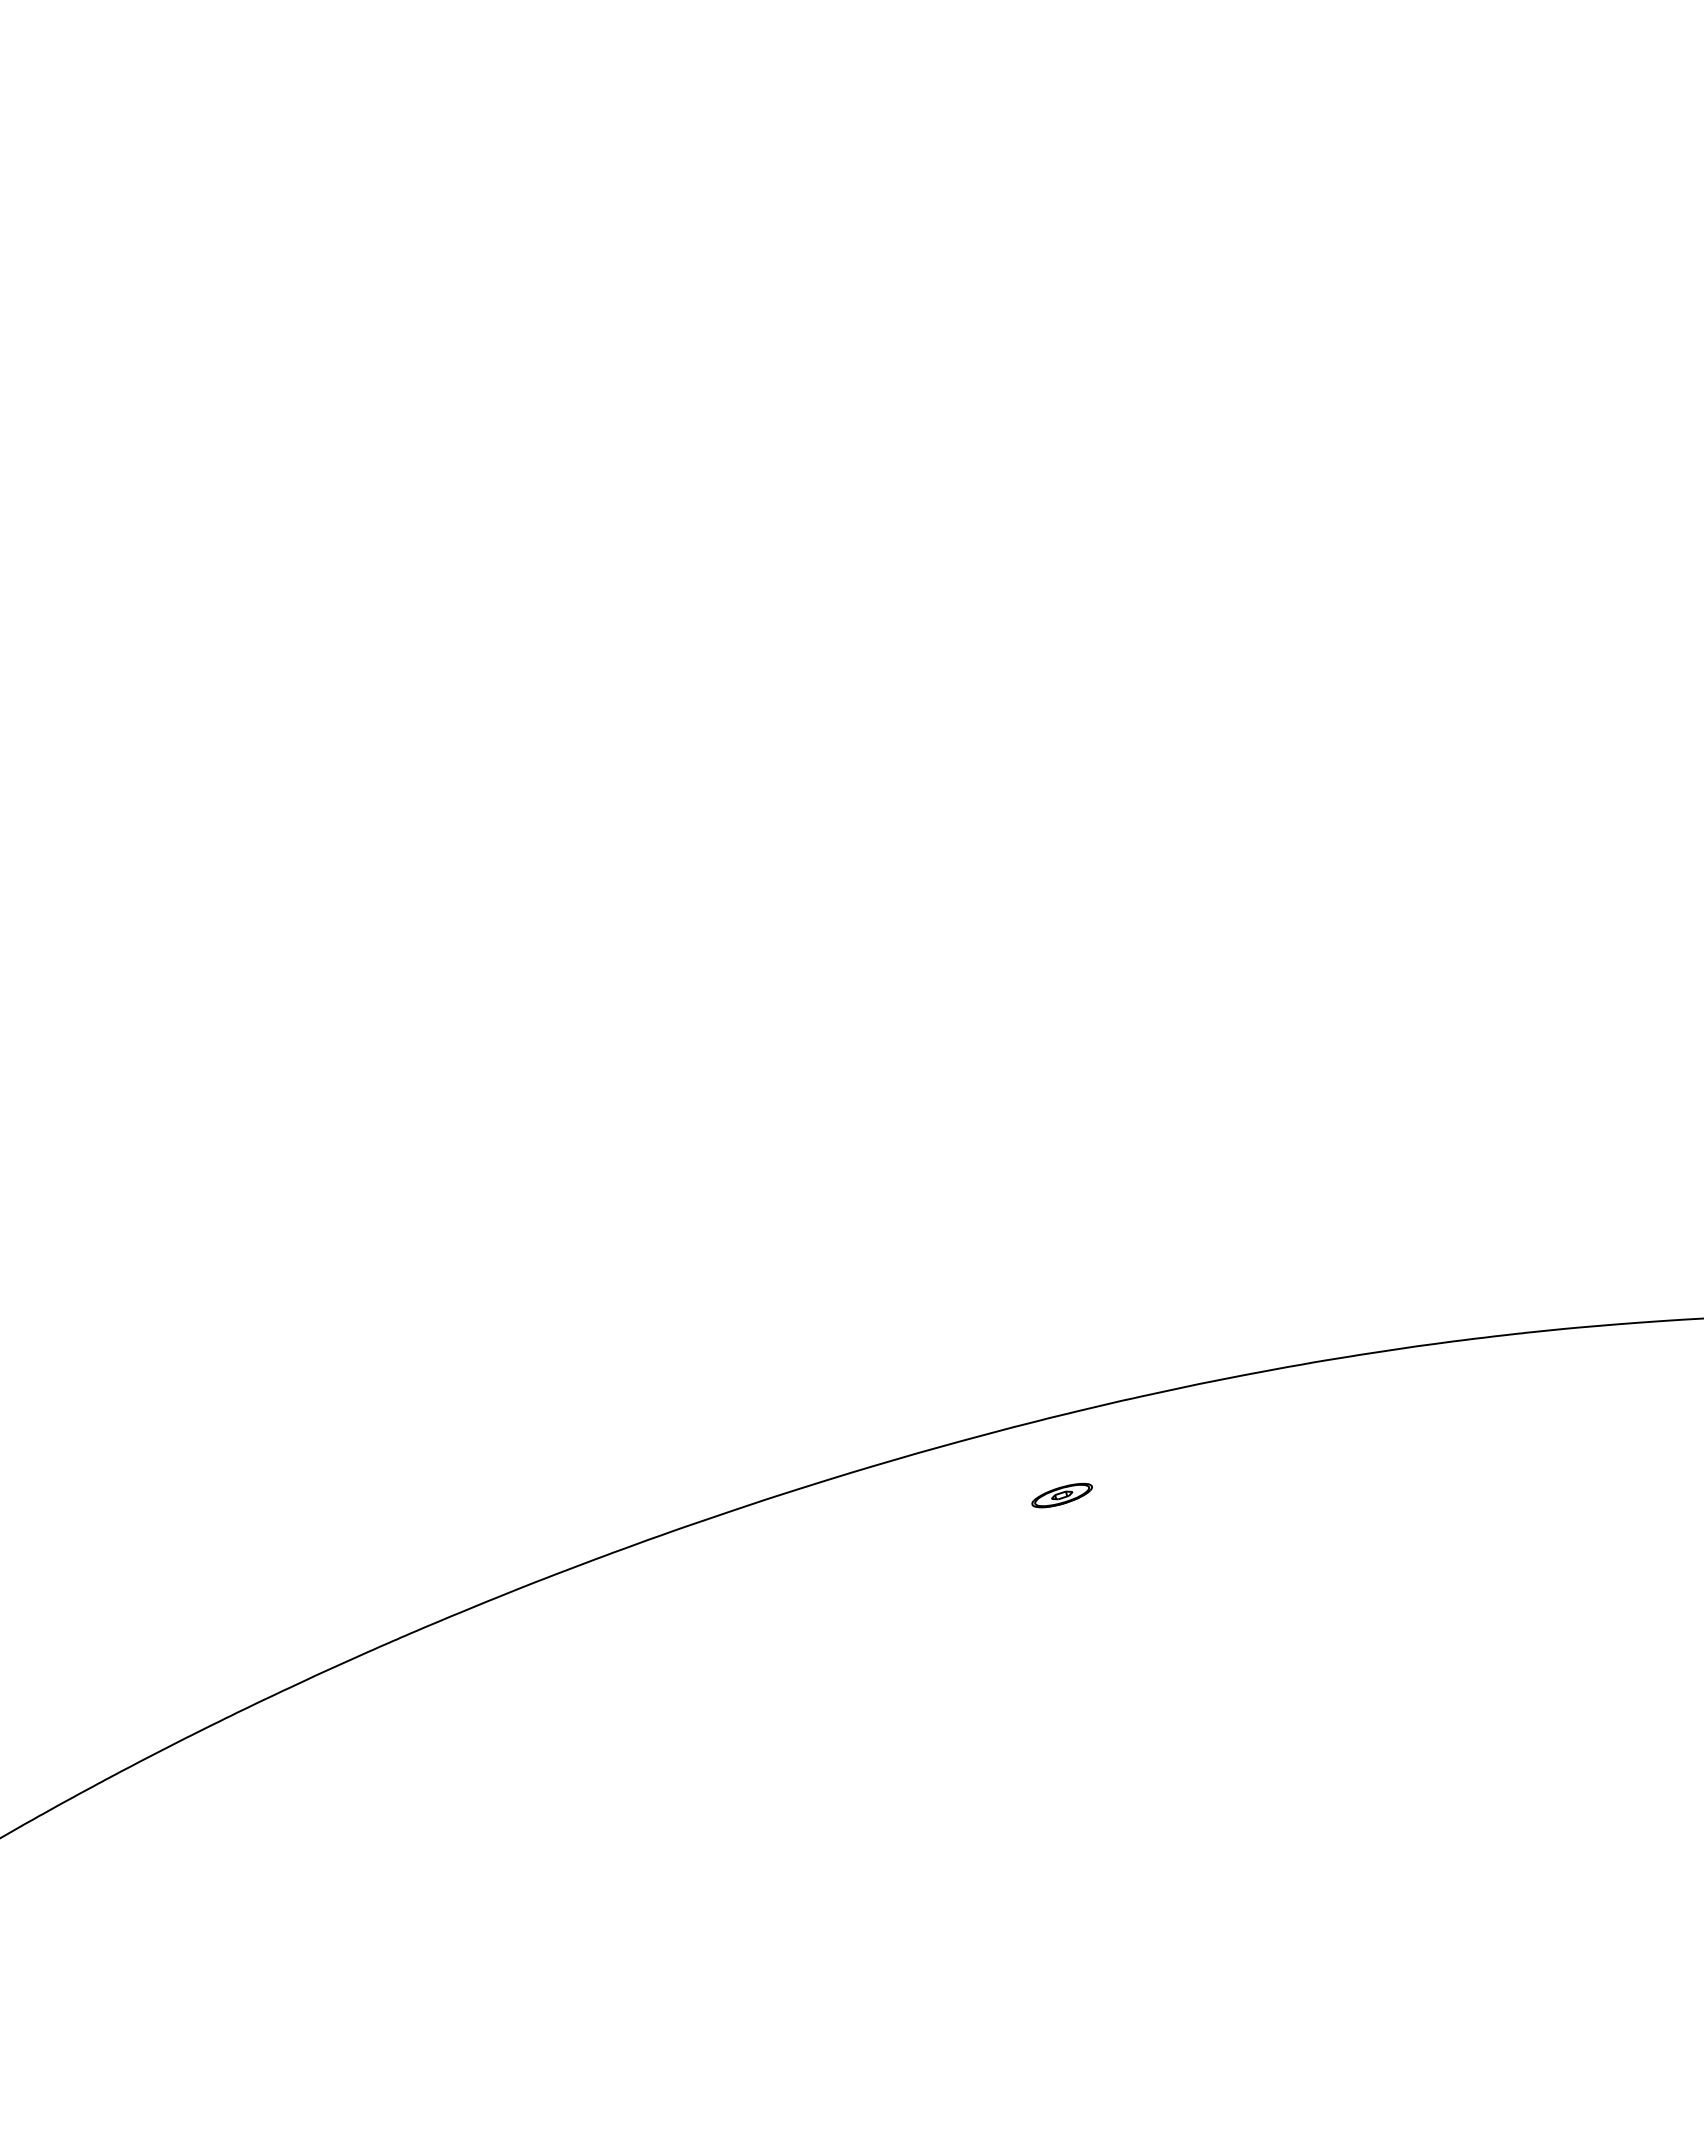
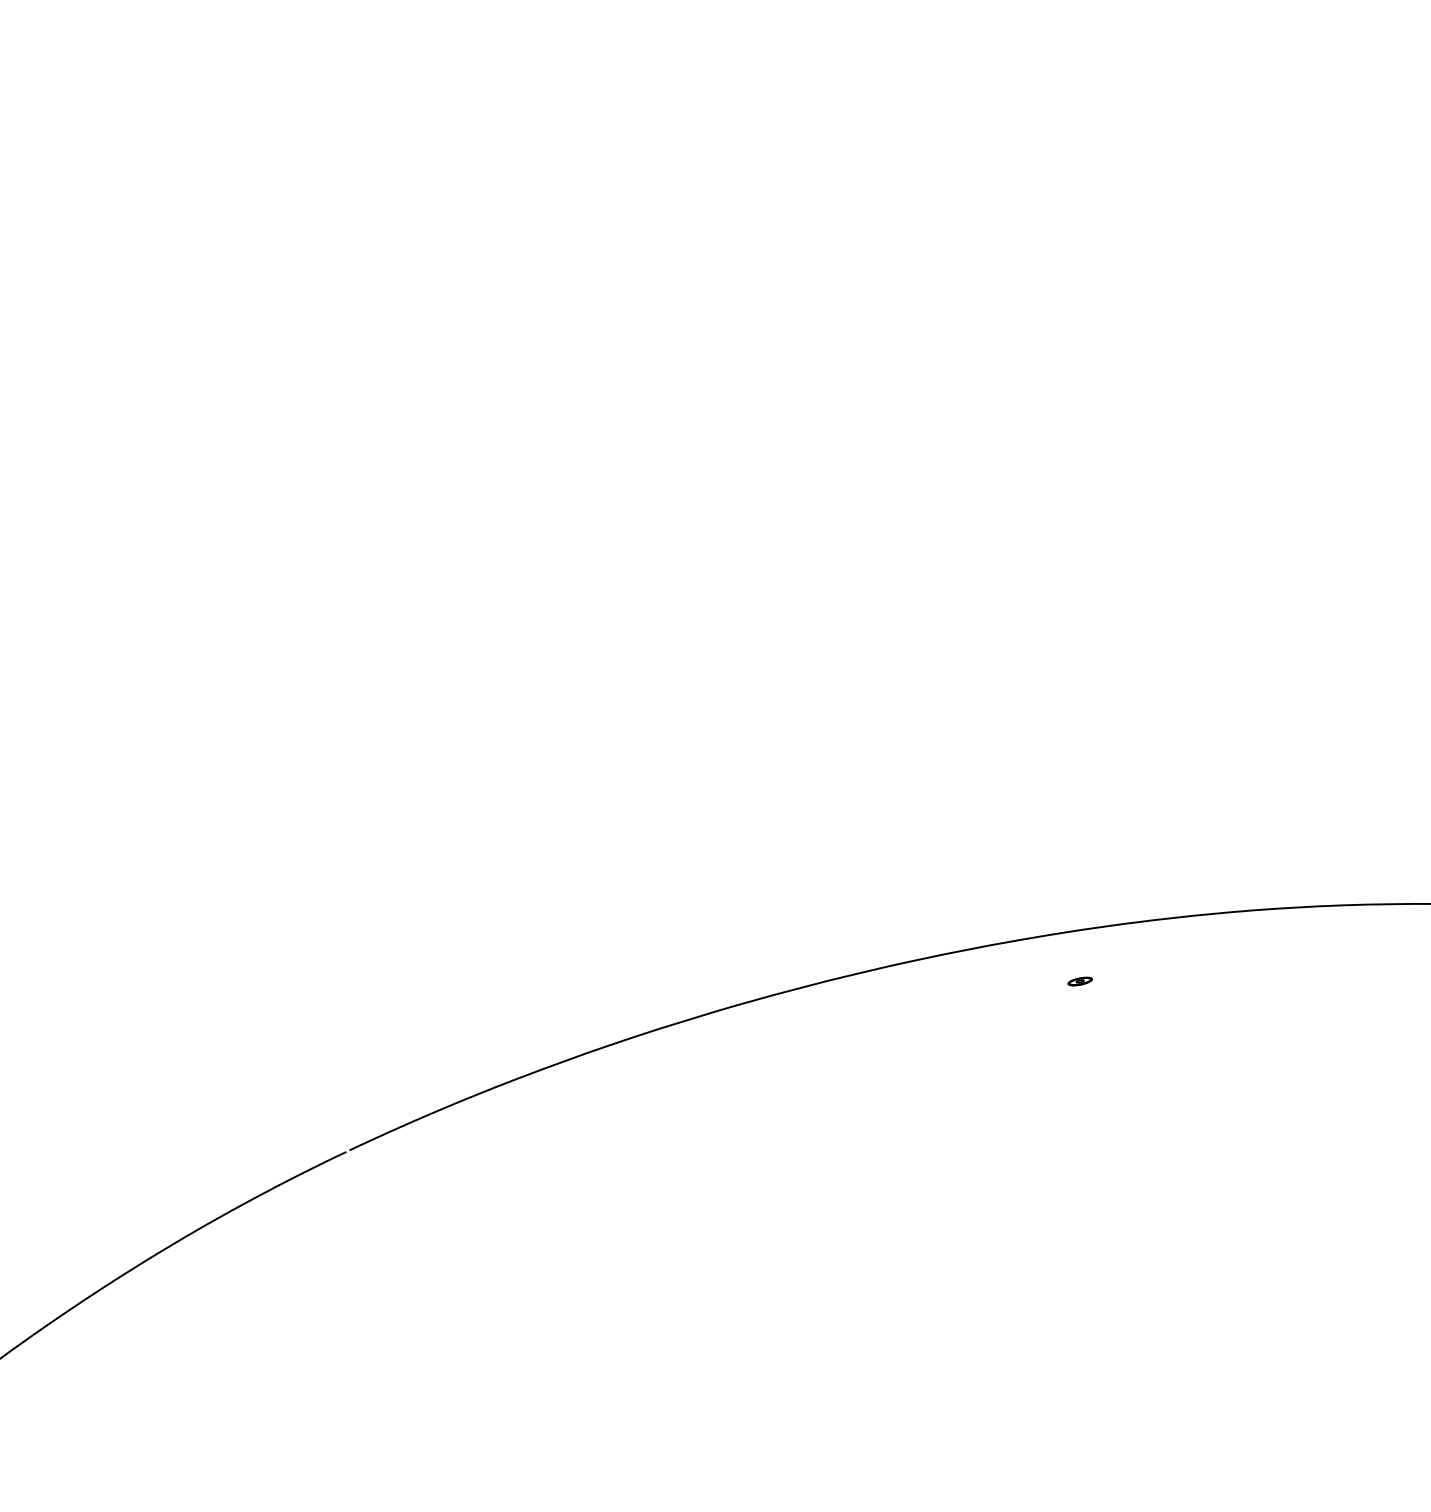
part: (1060, 1495) -> (1079, 981), size x0.6

